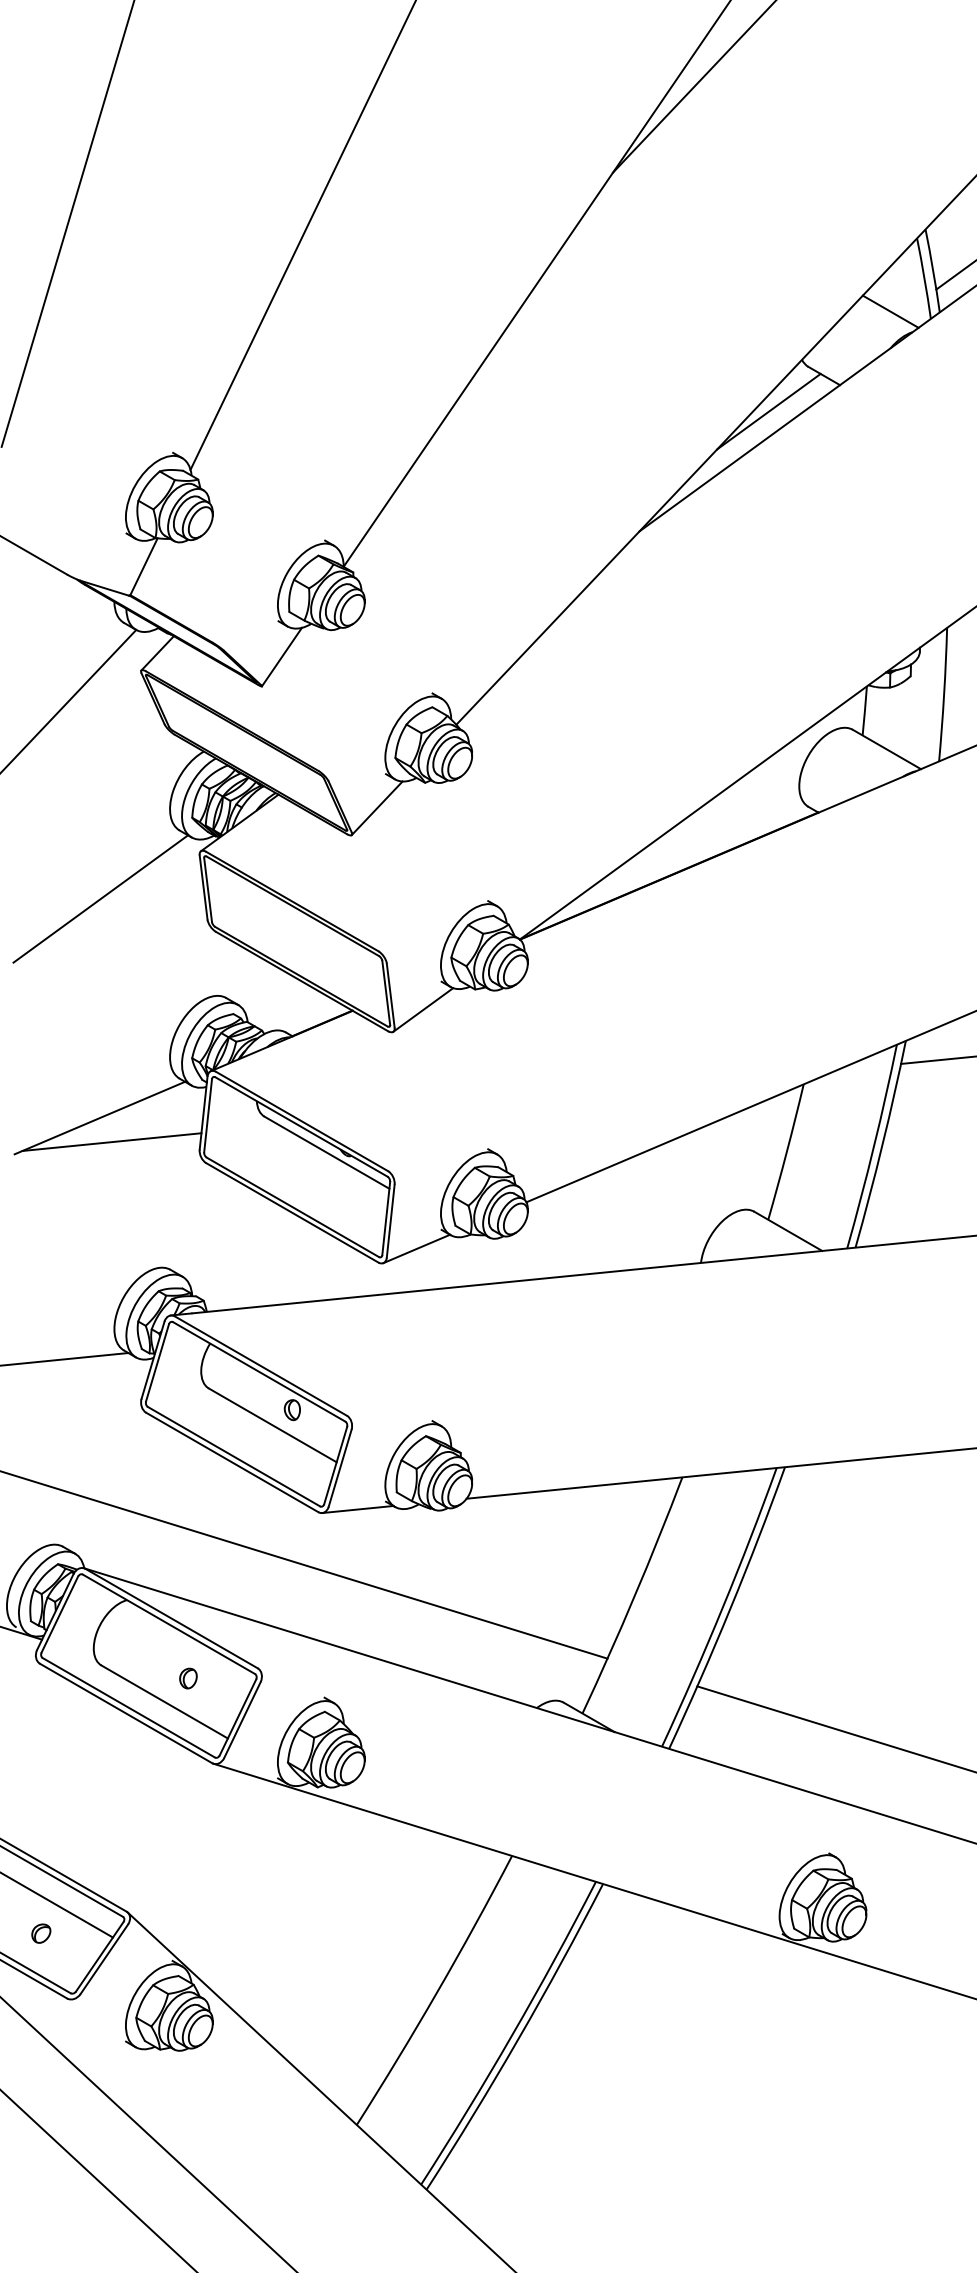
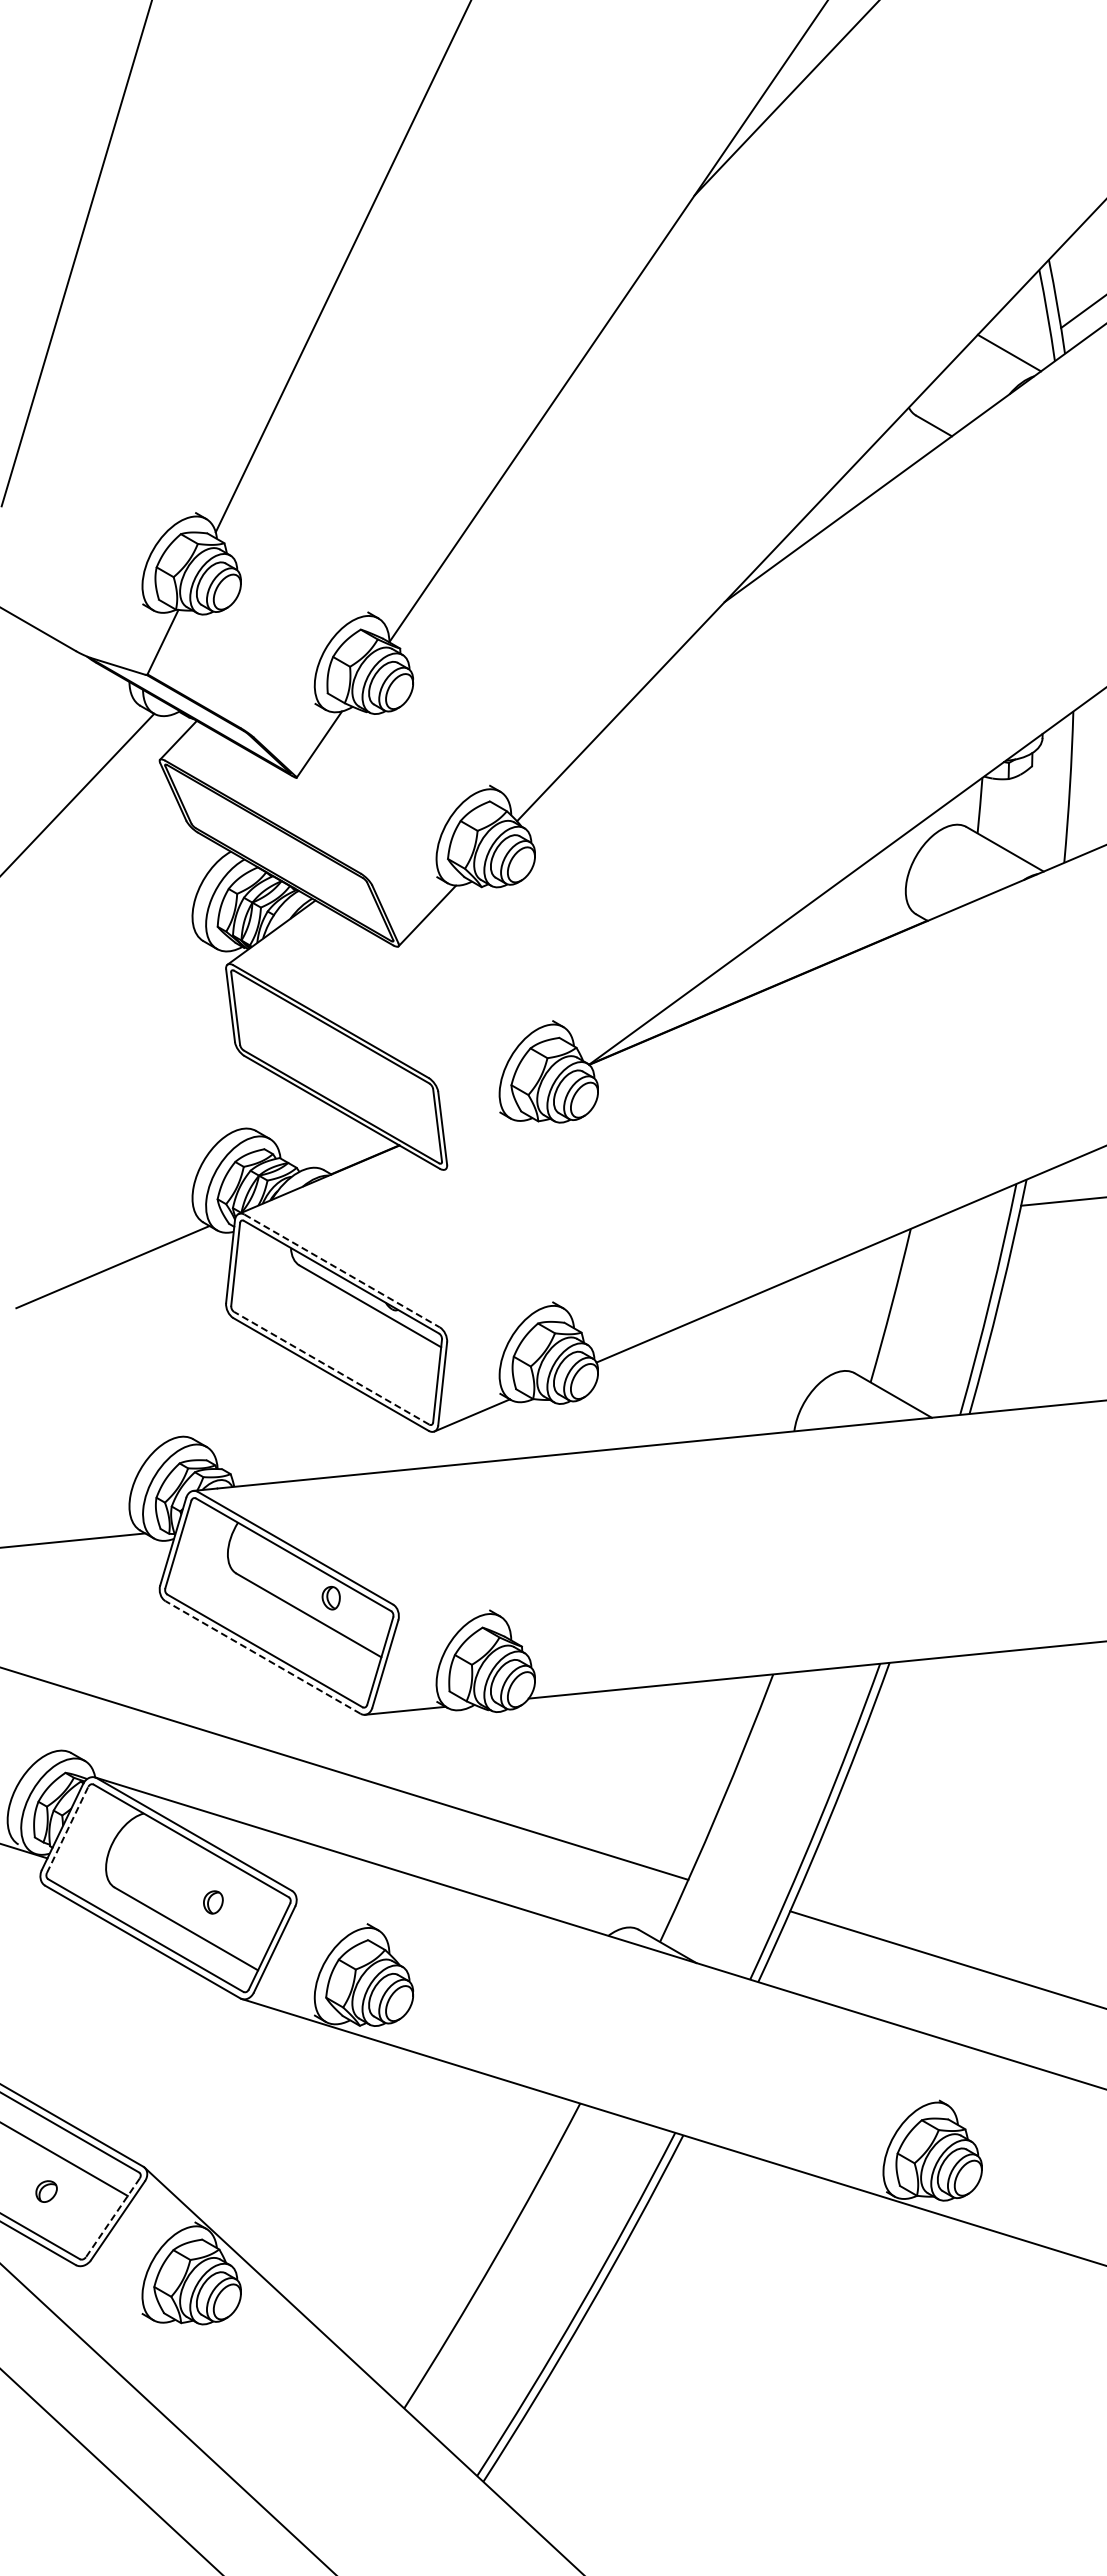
line: (769, 411) -> (871, 466), removed
line: (100, 898) -> (113, 1018), removed
line: (423, 1009) -> (479, 1144), removed
line: (302, 1121) -> (342, 1270), solid -> dashed
line: (111, 1142) -> (126, 1294), removed
line: (292, 1207) -> (331, 1368), solid -> dashed
line: (232, 1462) -> (263, 1657), solid -> dashed
line: (59, 1614) -> (67, 1829), solid -> dashed
line: (99, 1956) -> (112, 2217), solid -> dashed

